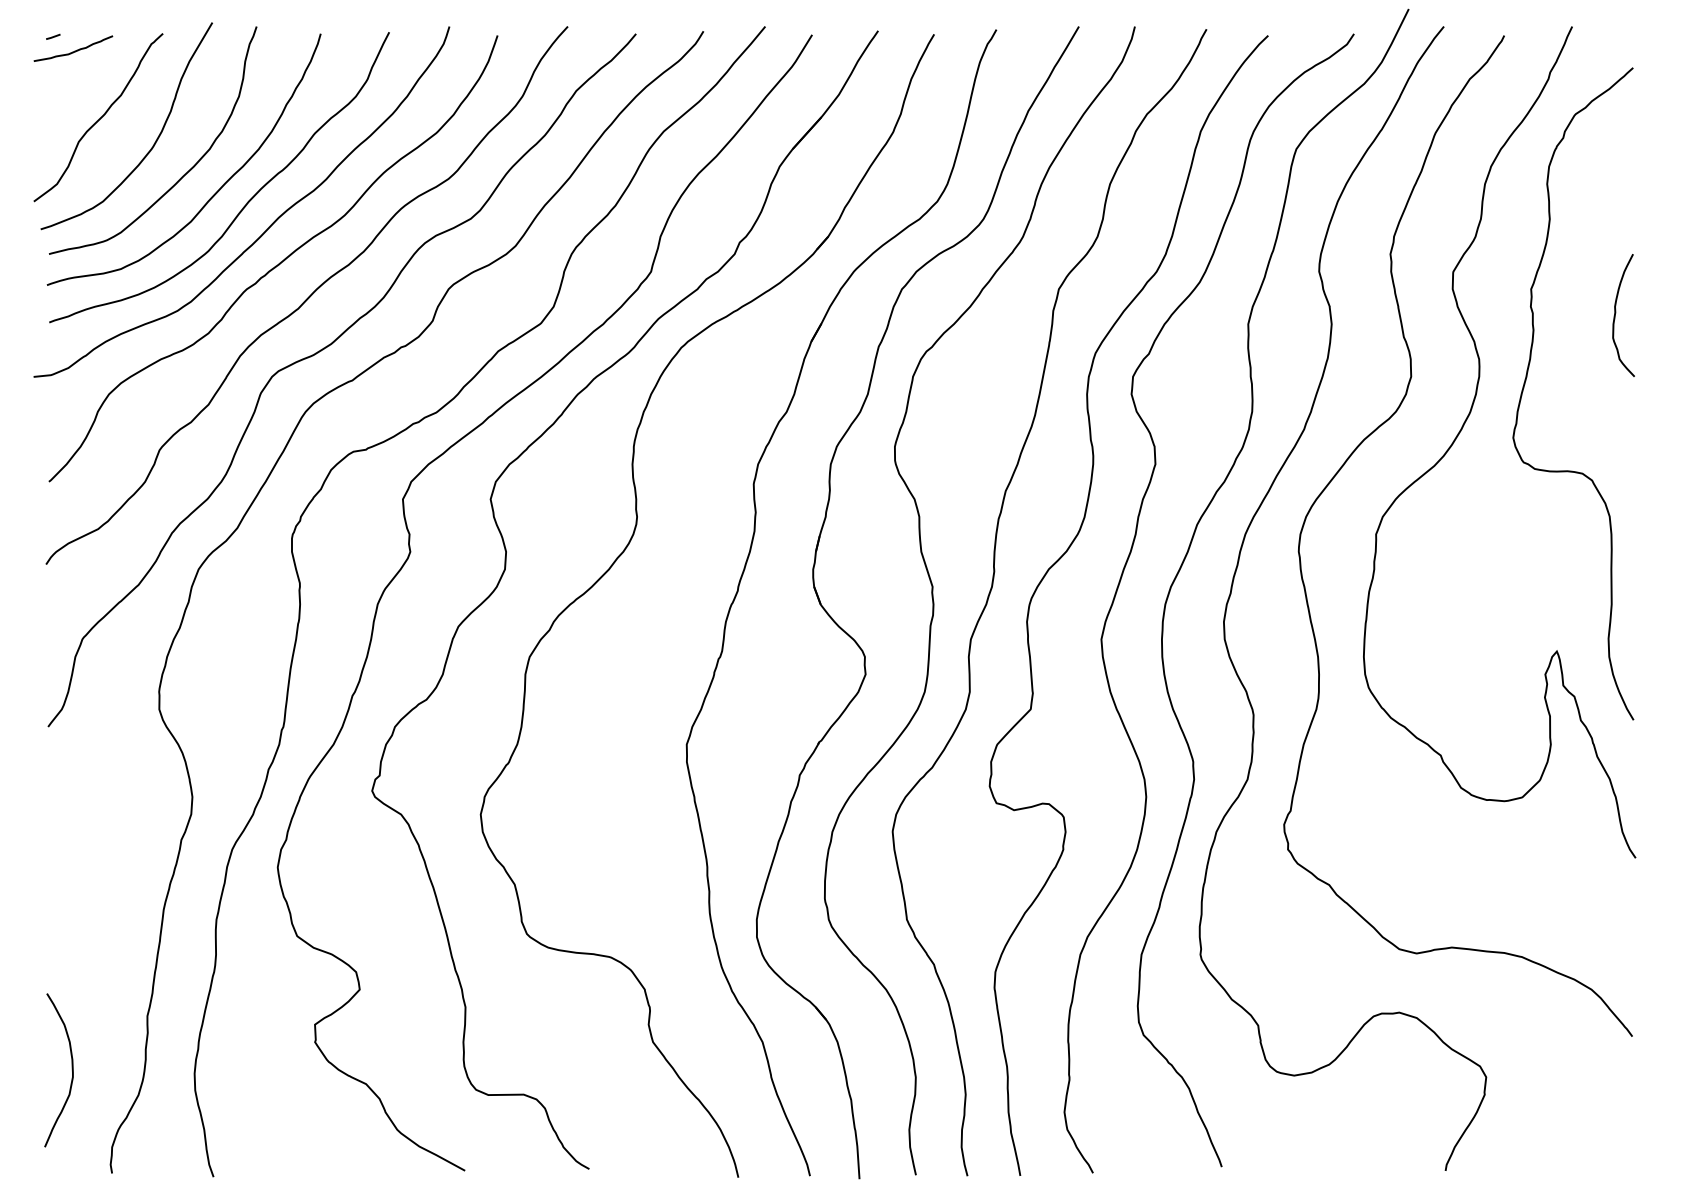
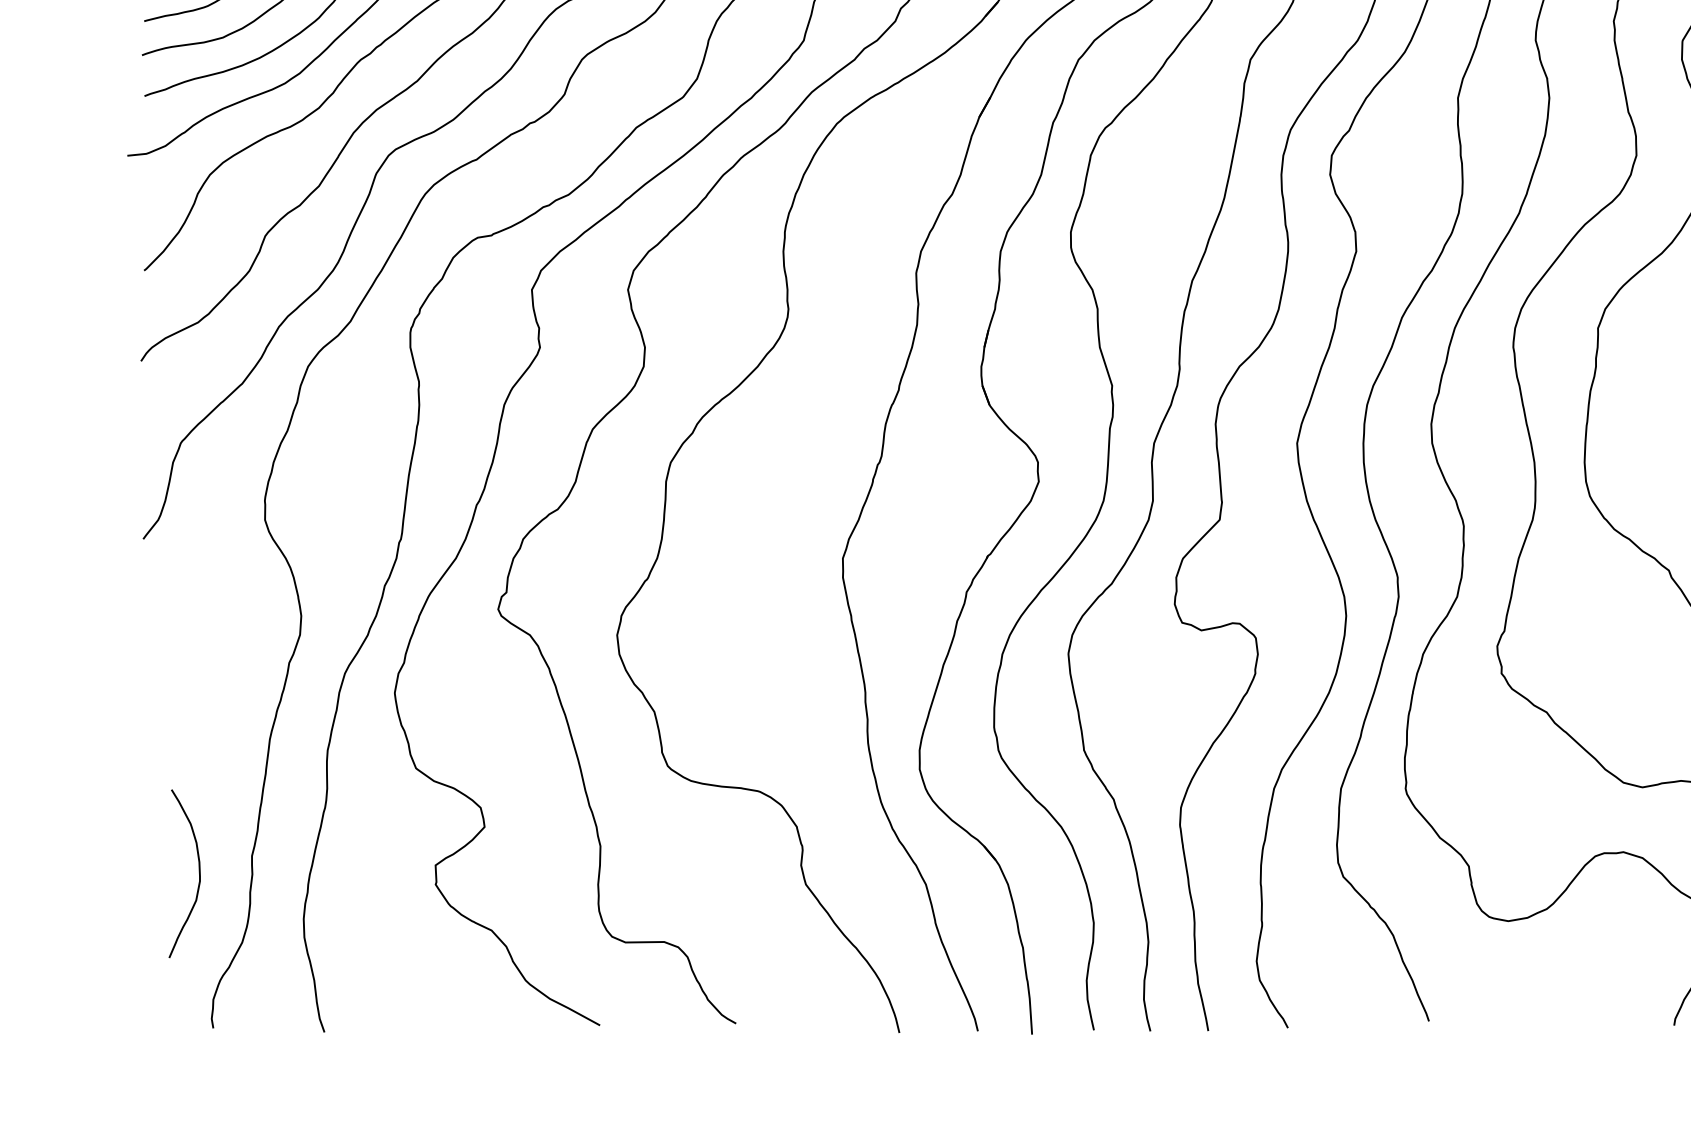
curve: (71, 1069) -> (198, 872), moved

